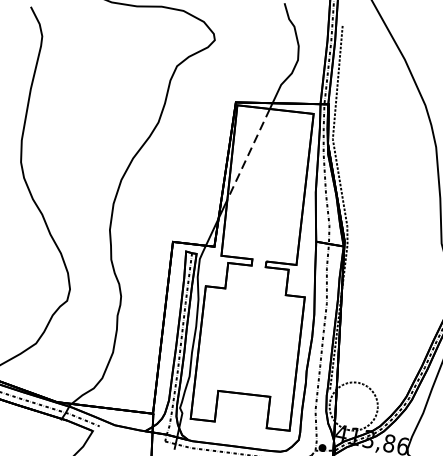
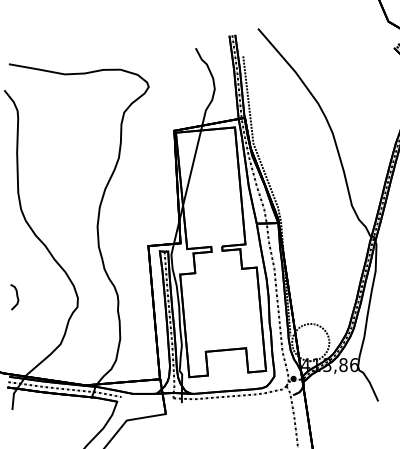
line: (249, 154) -> (192, 168), dashed -> solid

